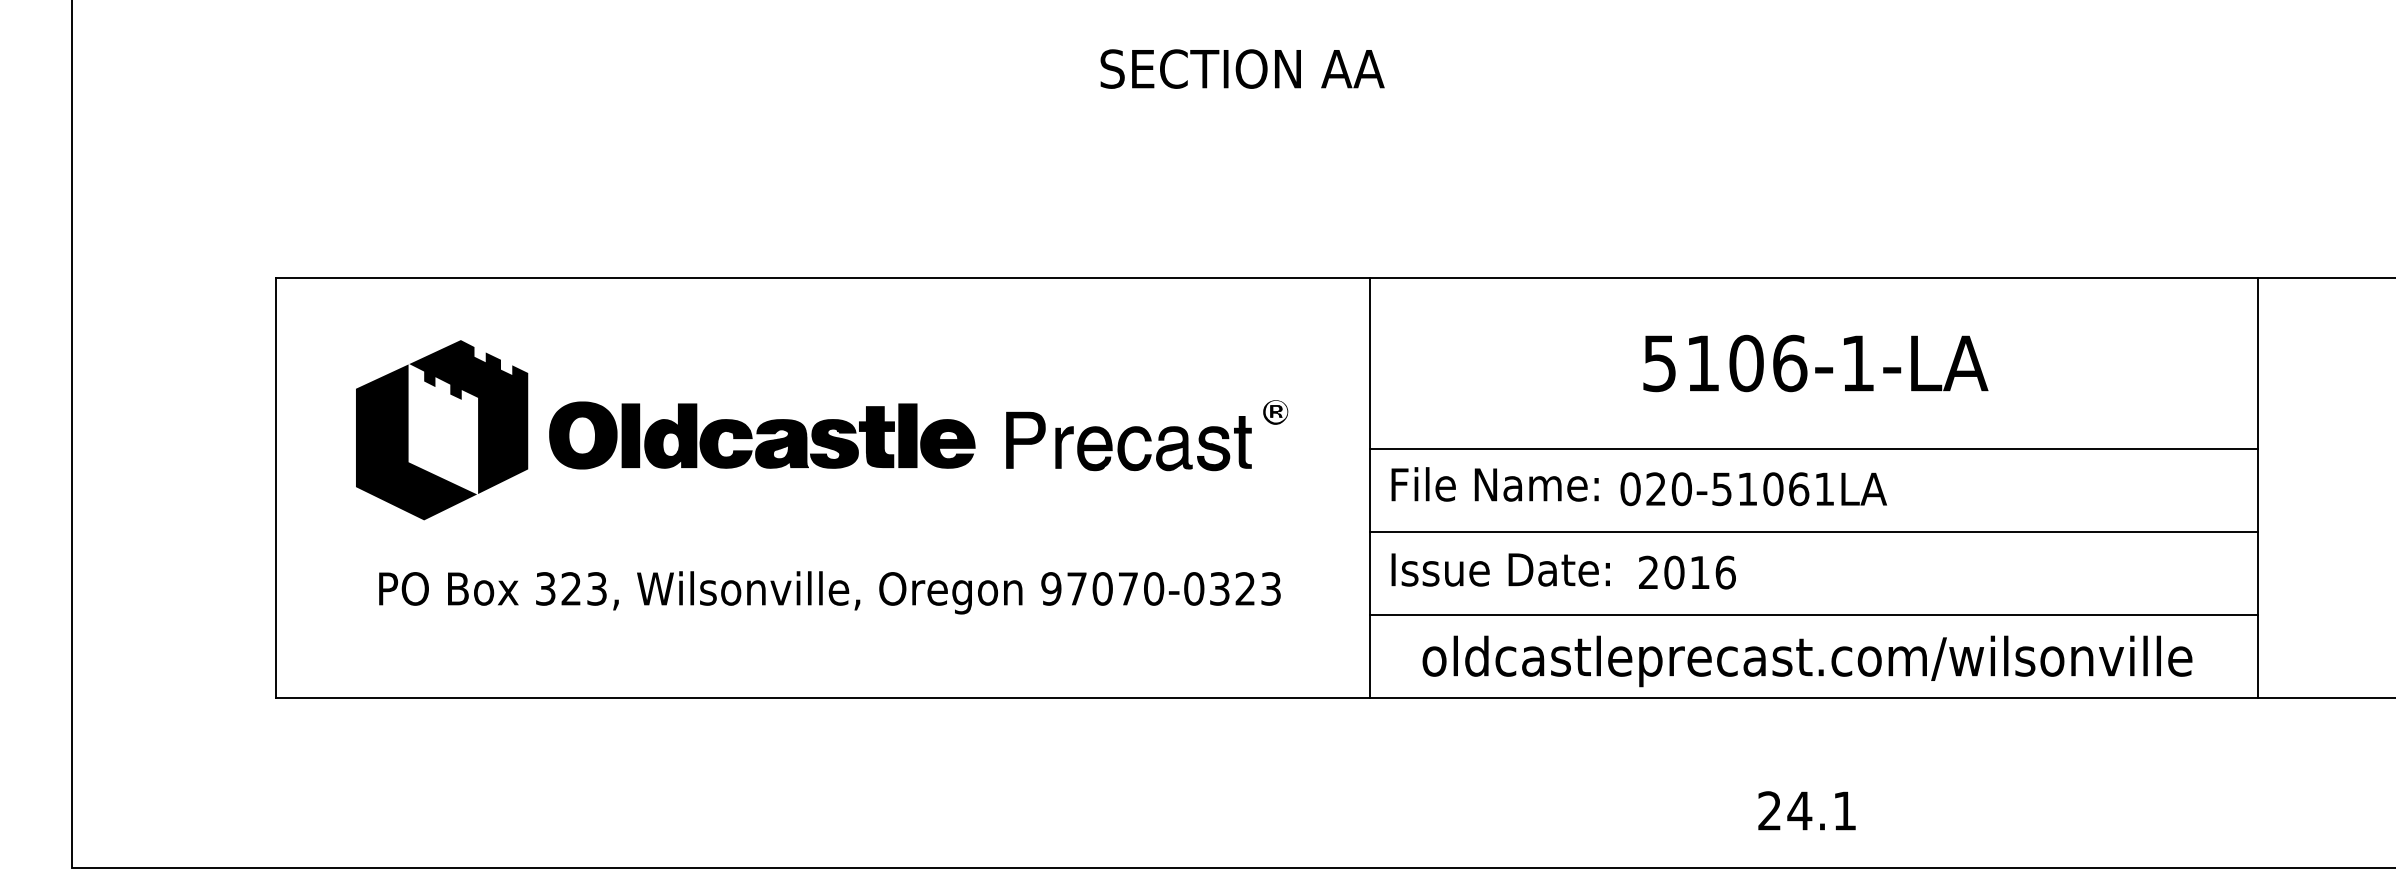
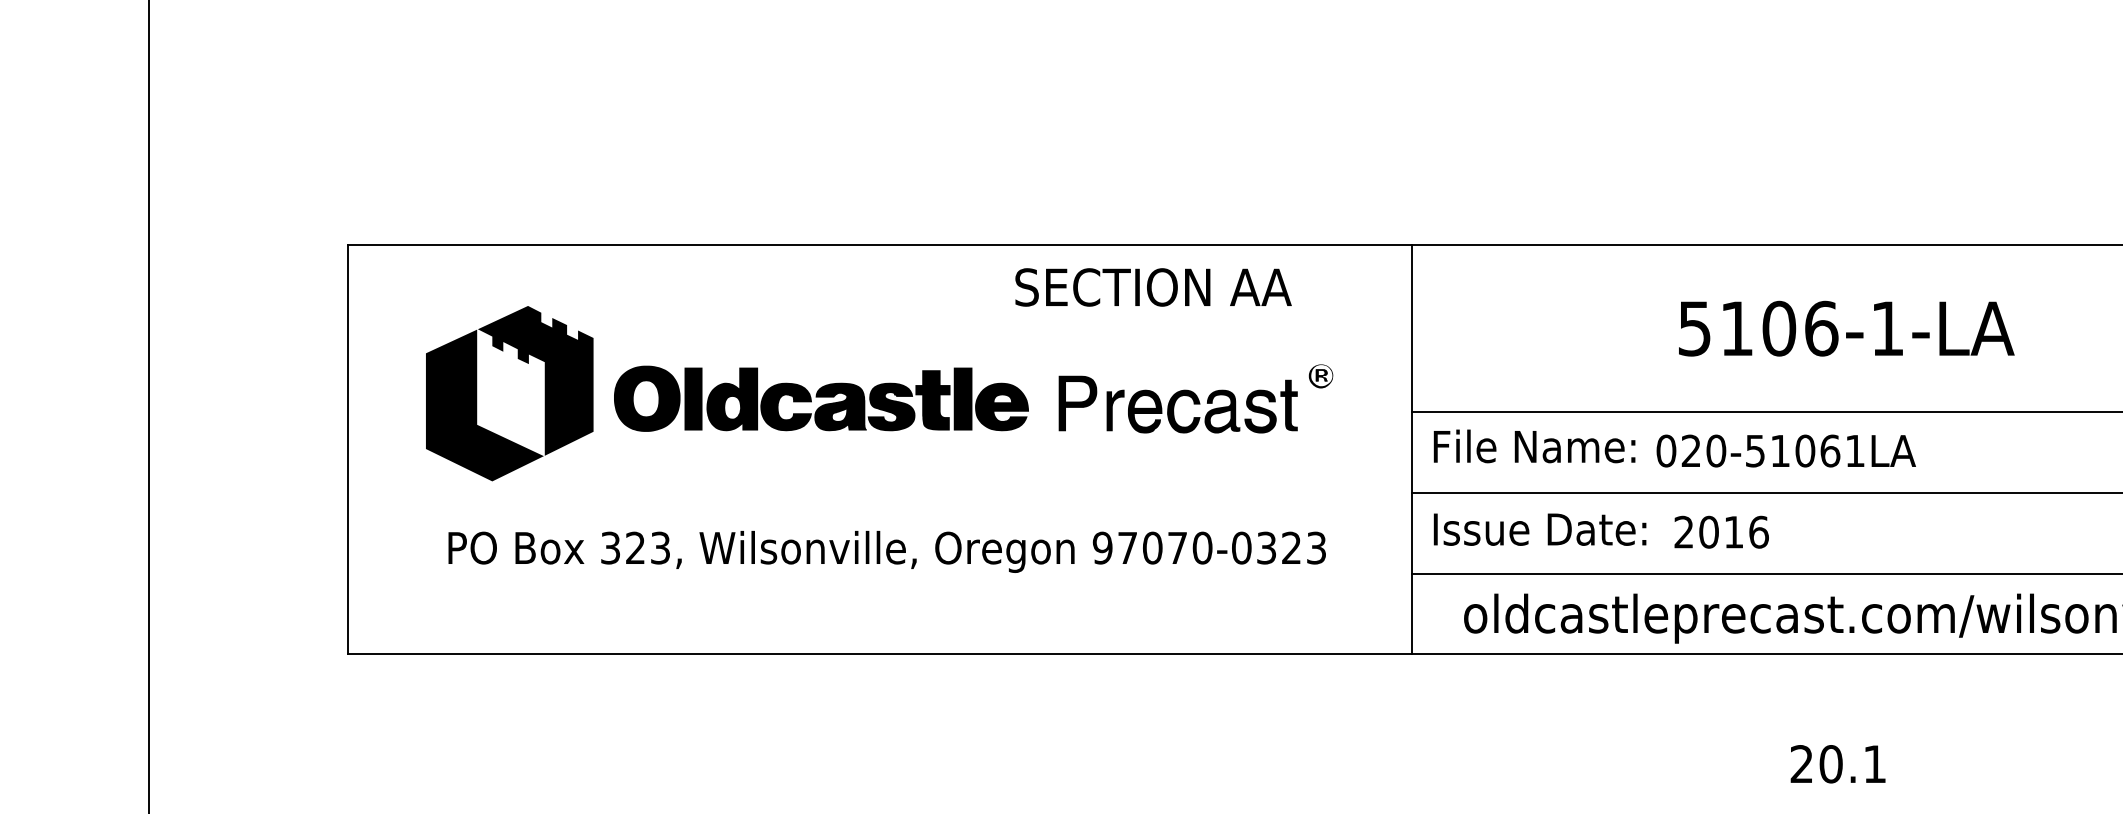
text: (1242, 68) -> (1153, 286), moved
text: (1799, 810) -> (1830, 763), 24.1 -> 20.1

